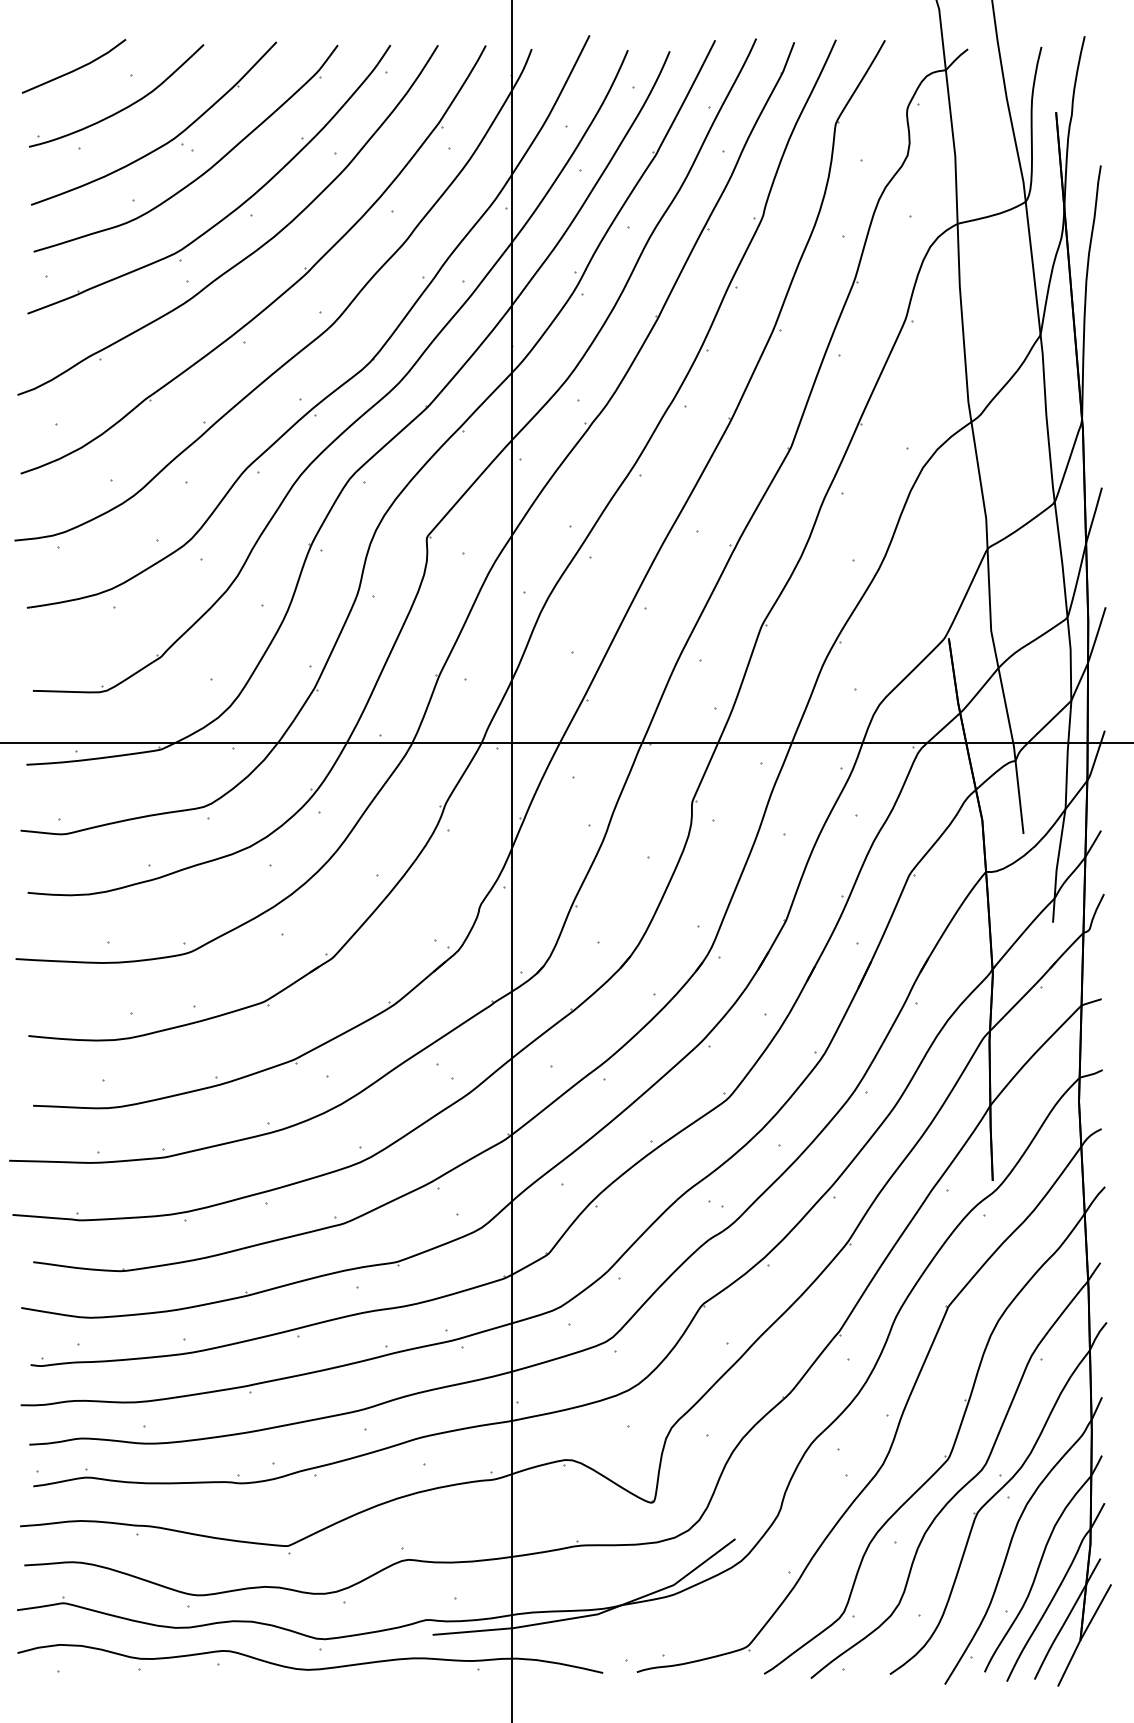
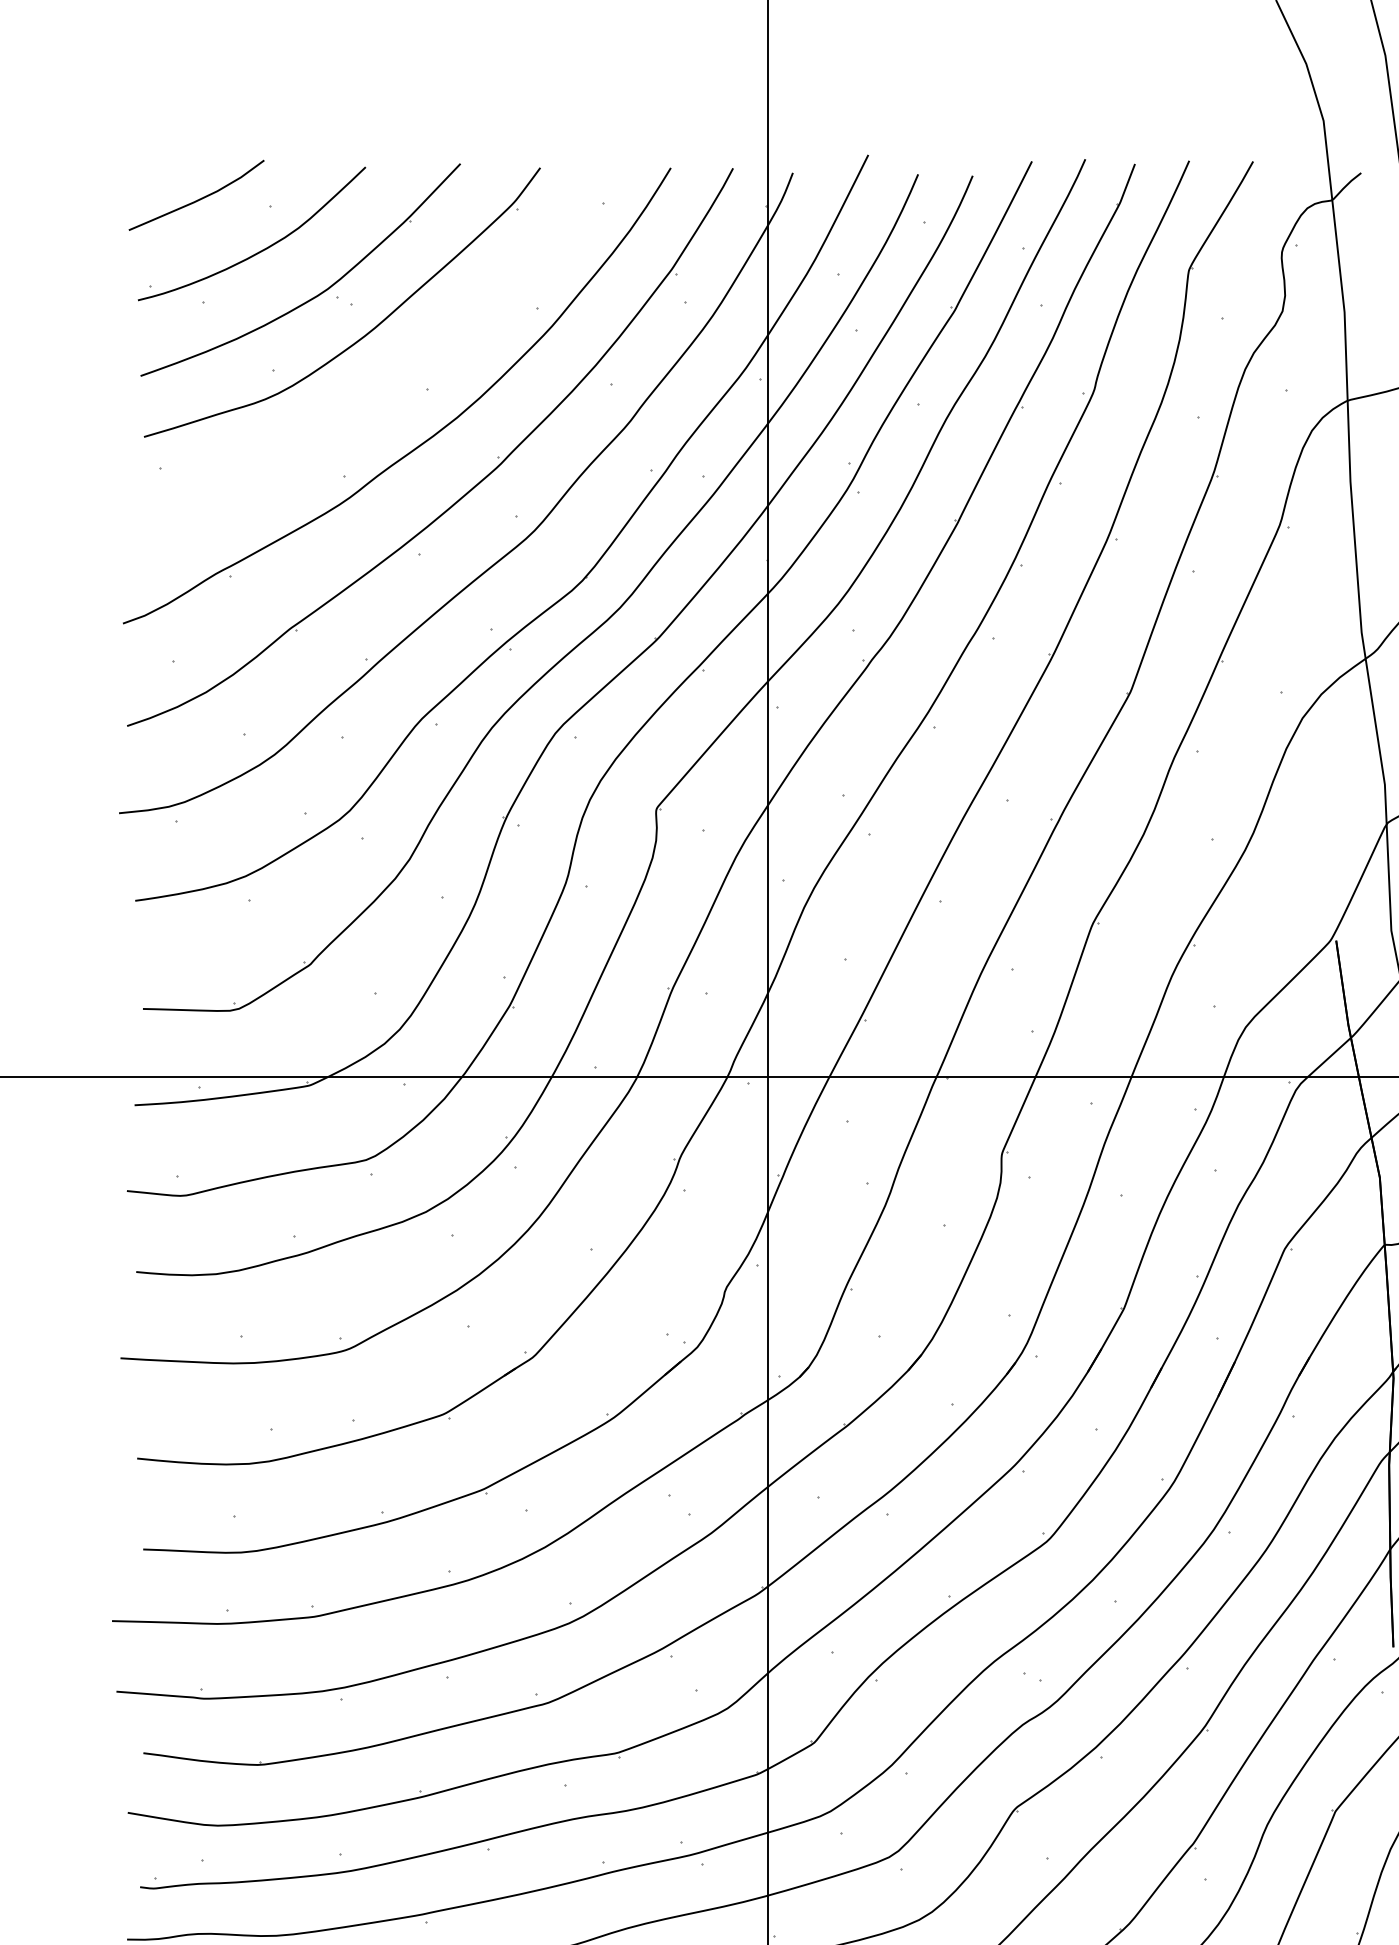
part: (231, 211) -> (401, 384), removed

